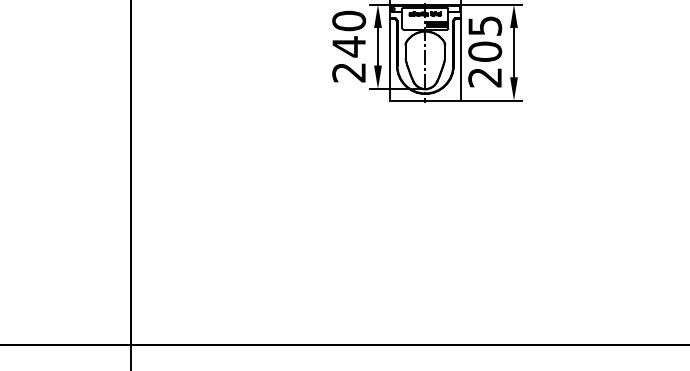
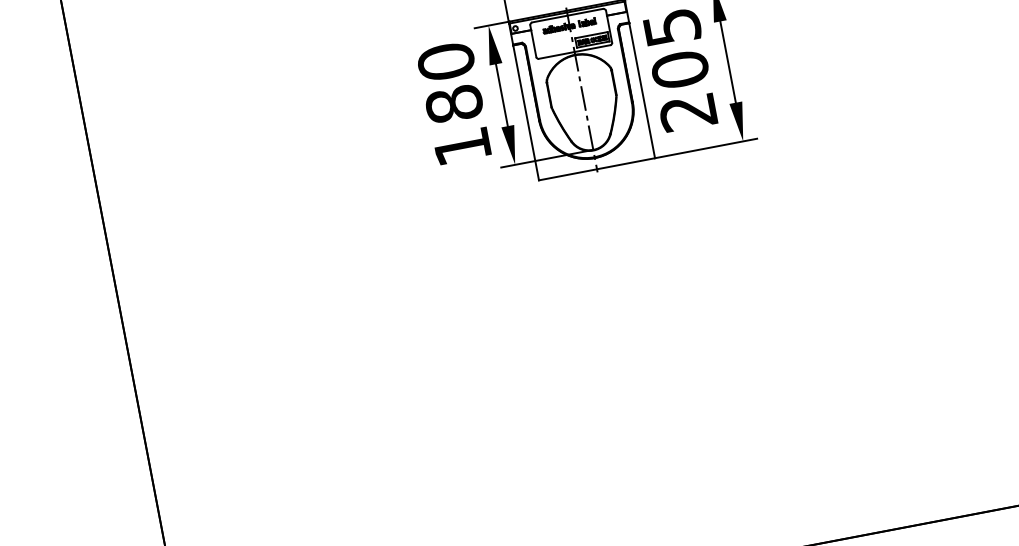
text: (349, 59) -> (458, 125), 240 -> 180

